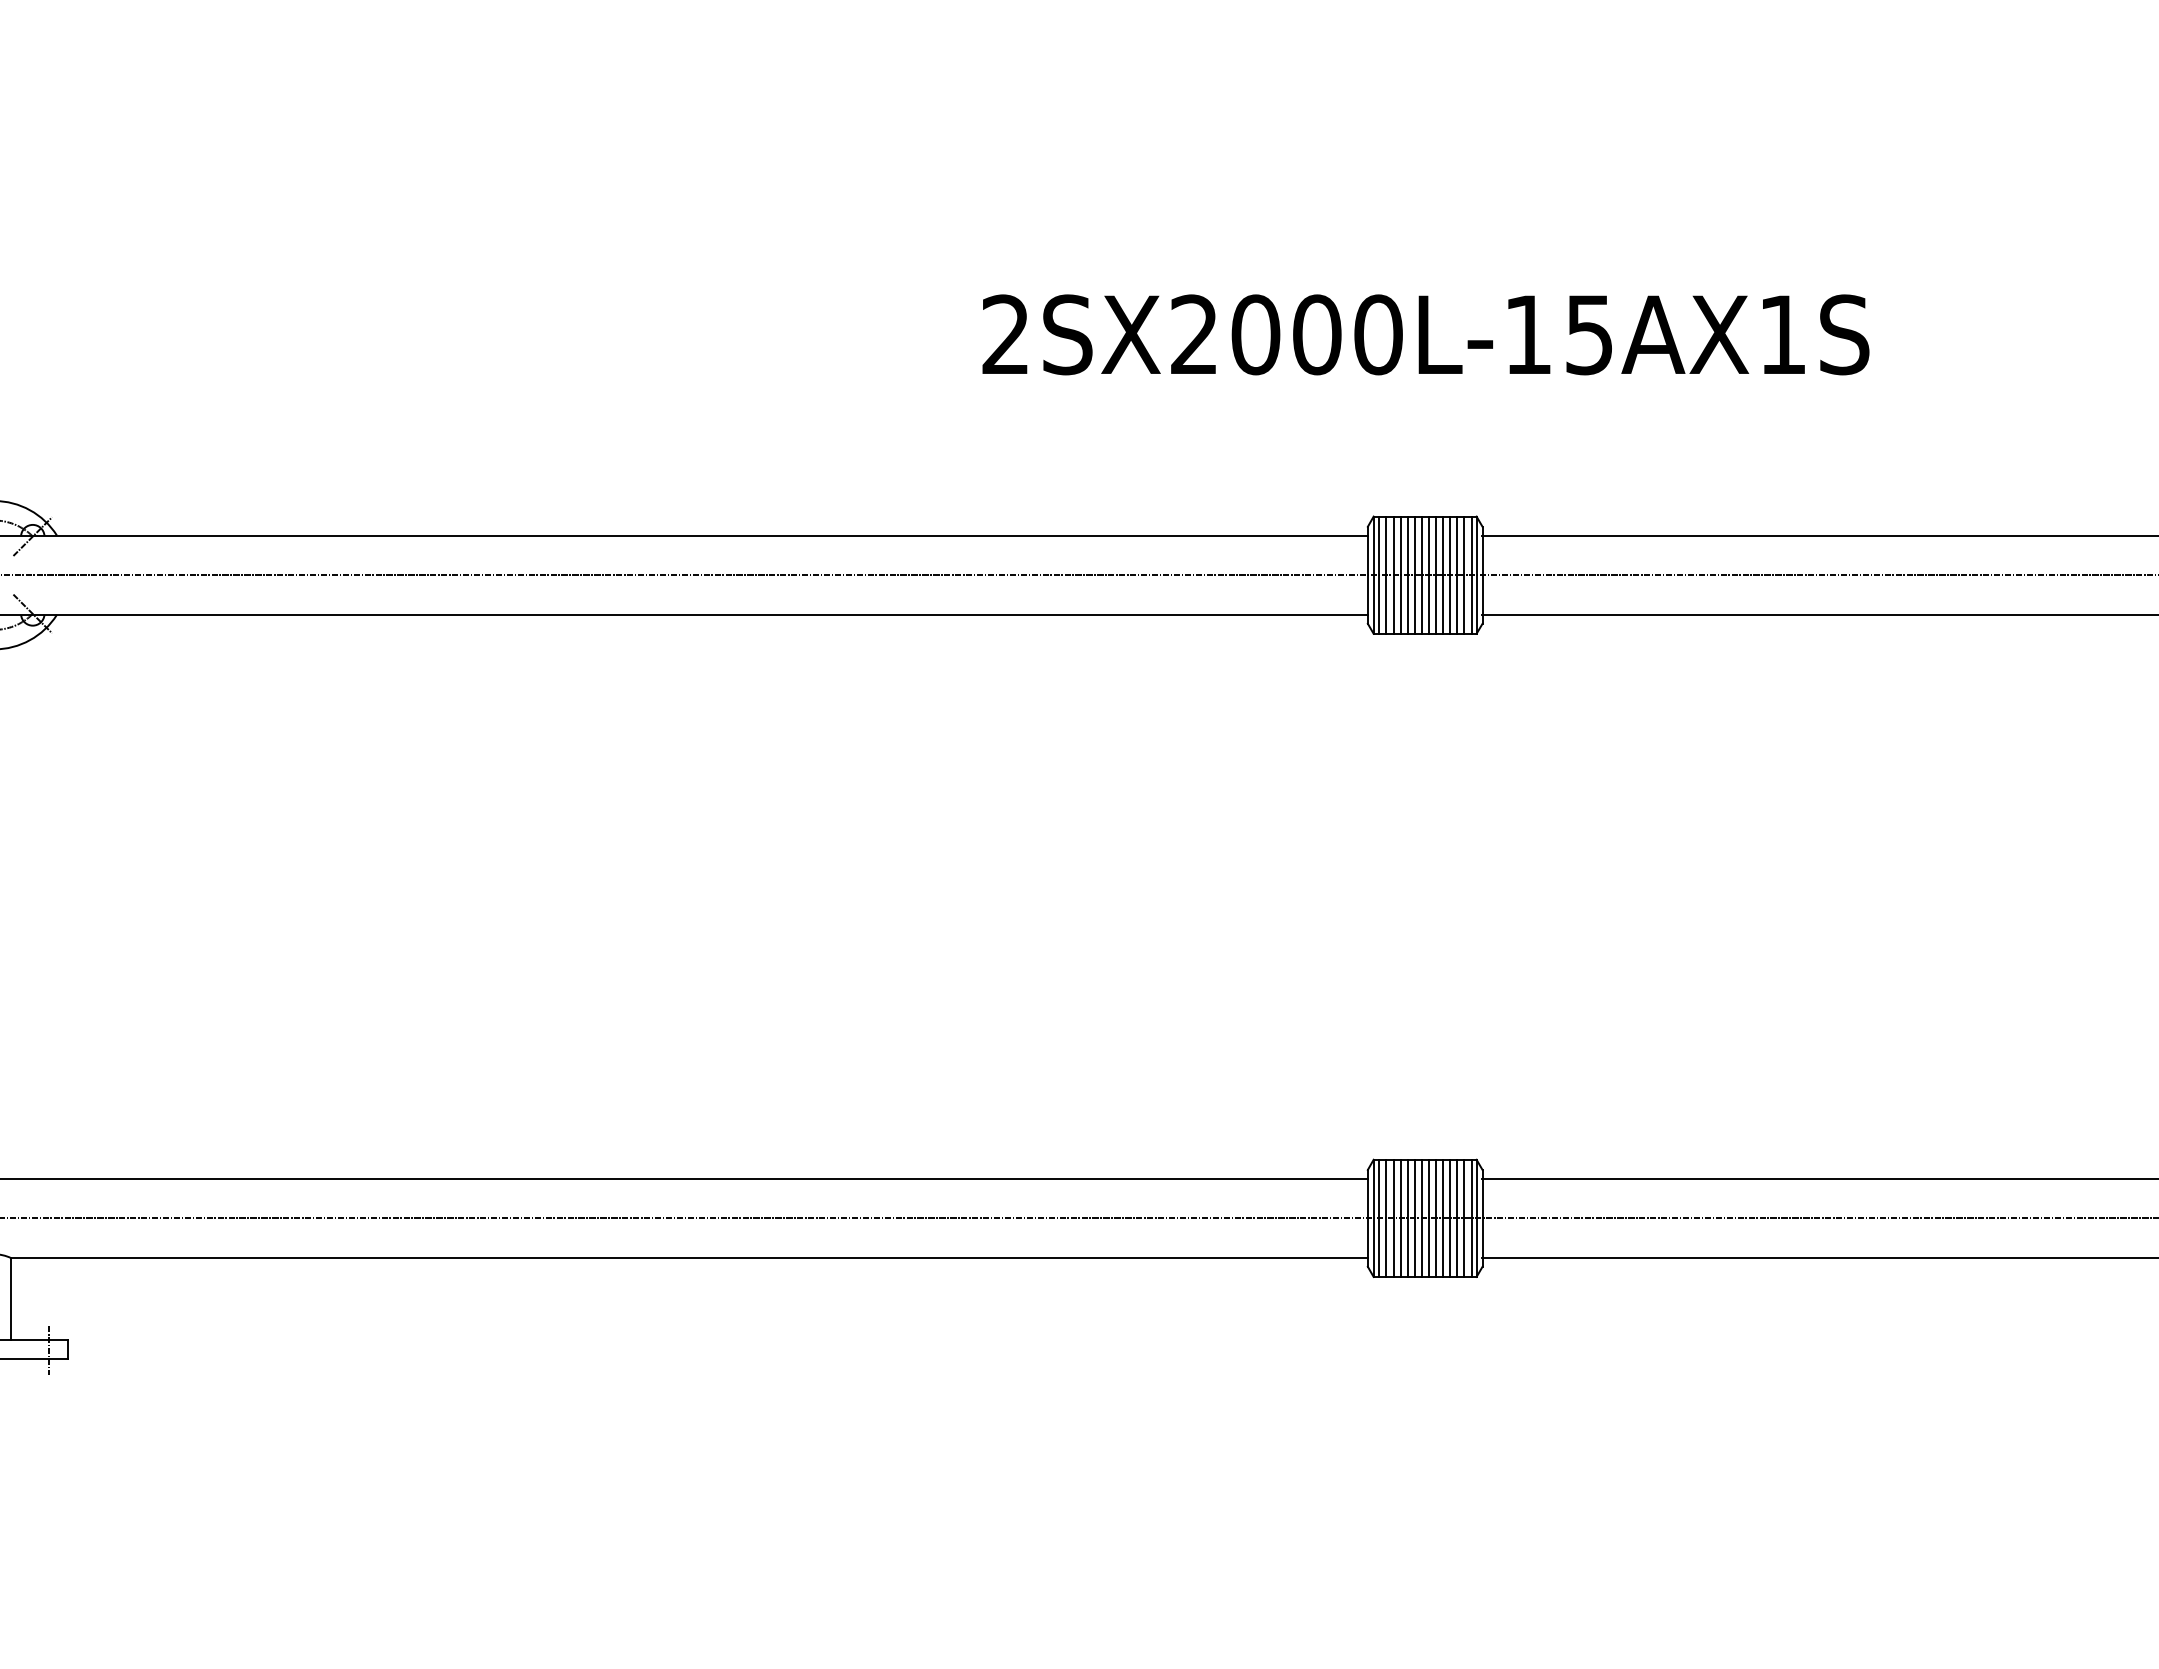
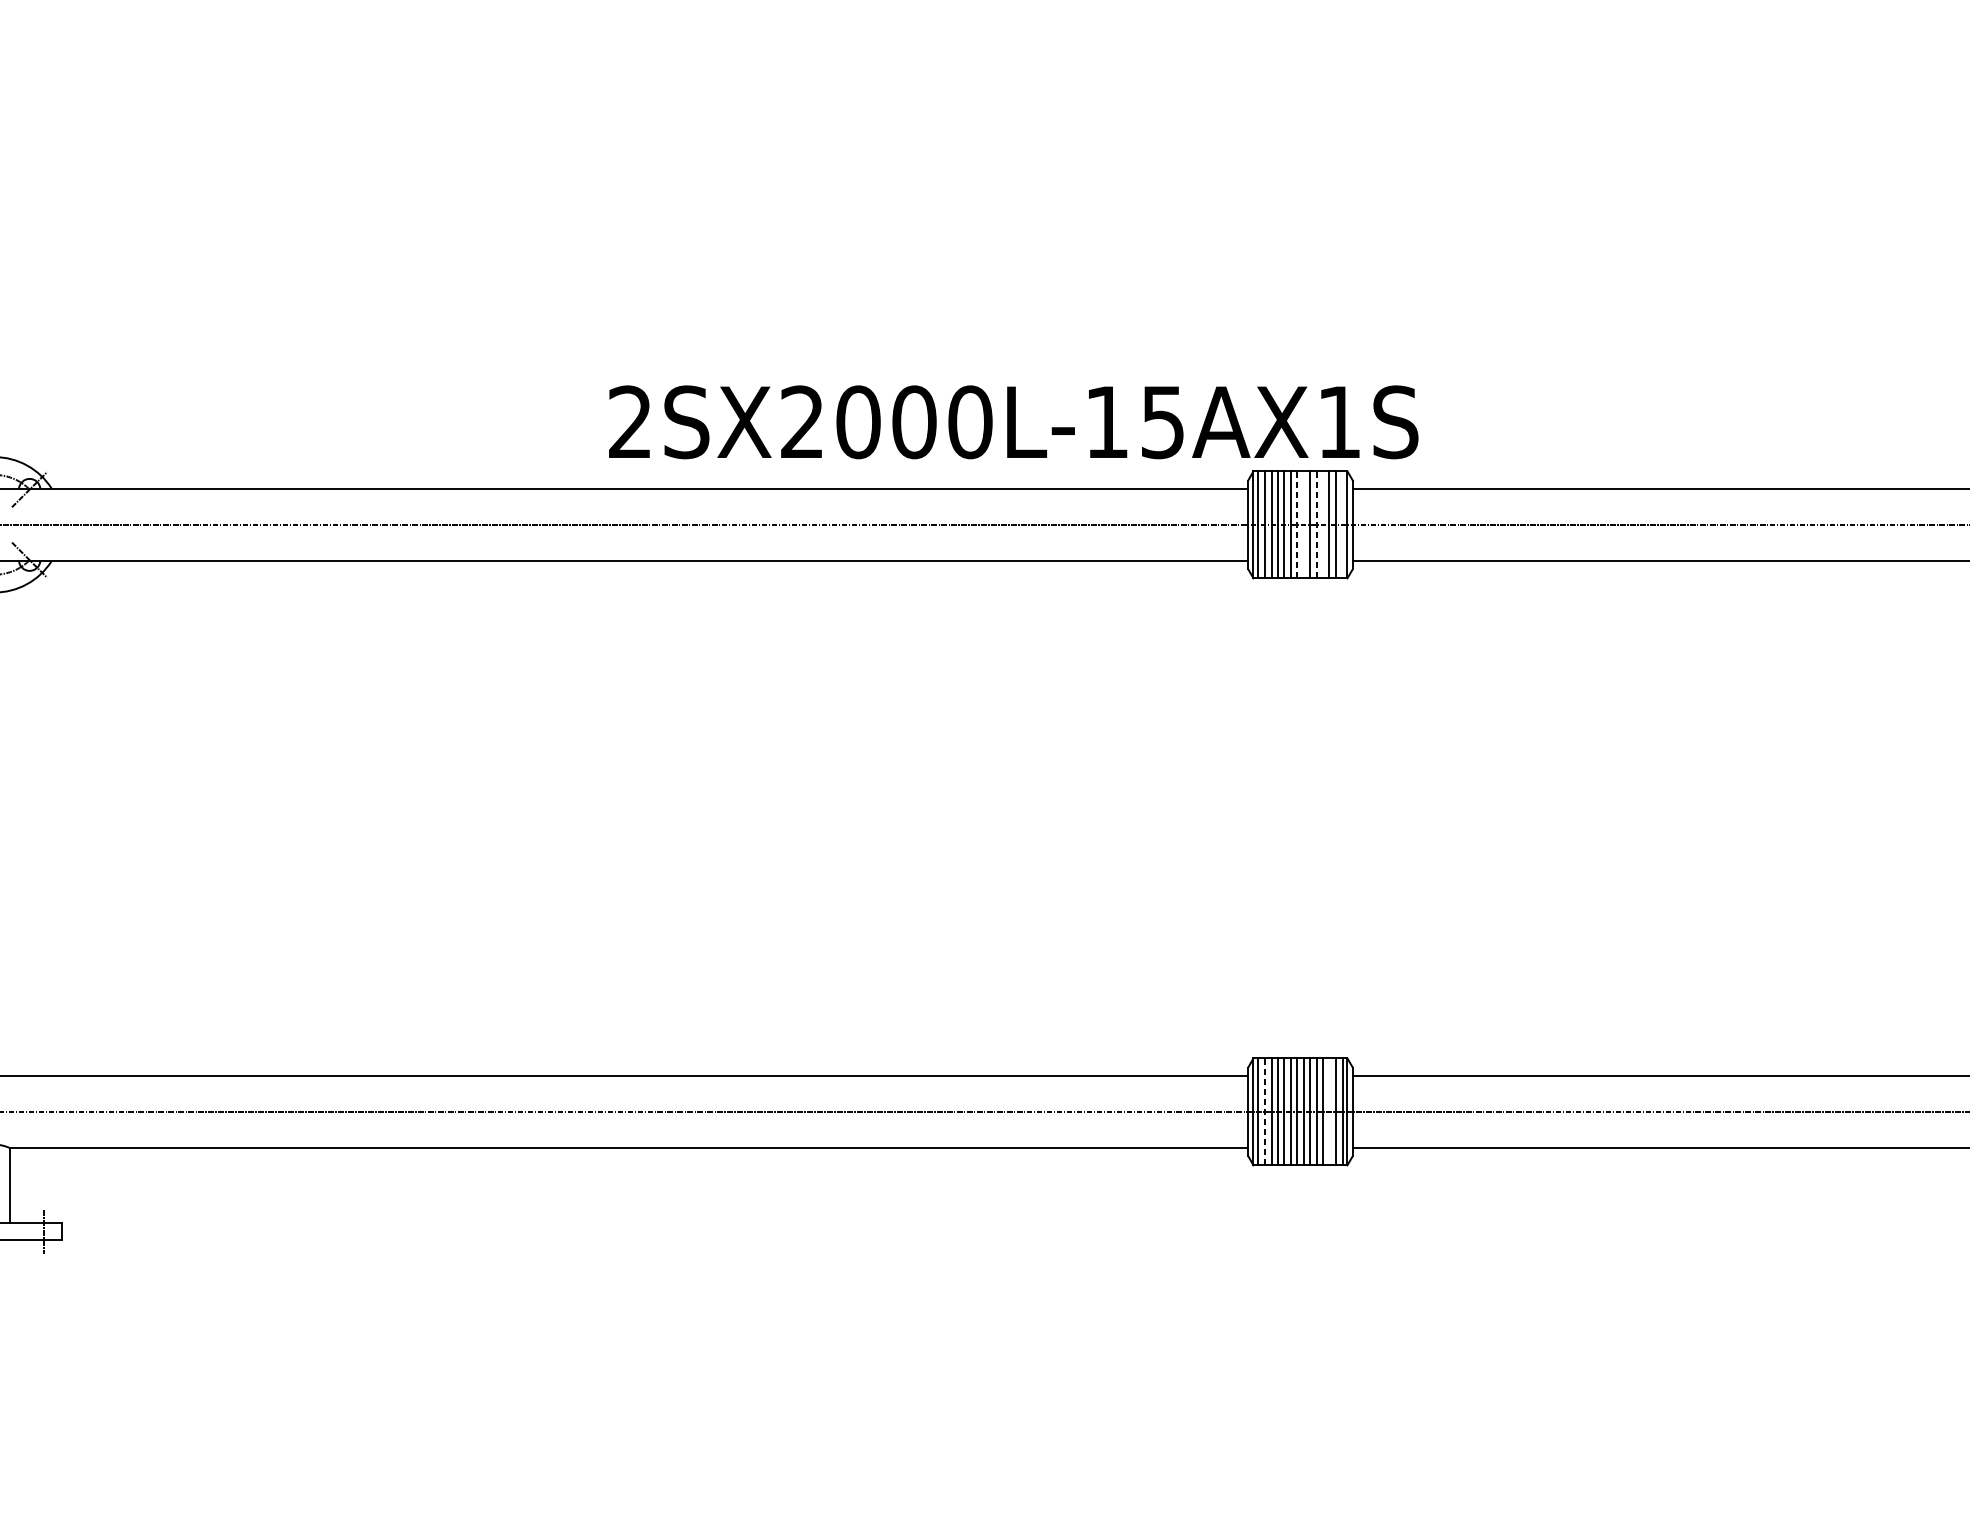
text: (1425, 334) -> (1013, 421), moved
line: (1428, 574) -> (1303, 524), removed
line: (1449, 574) -> (1322, 524), removed
line: (1471, 574) -> (1342, 524), removed
line: (1421, 575) -> (1297, 525), solid -> dashed
line: (1442, 575) -> (1316, 525), solid -> dashed
line: (1456, 1217) -> (1329, 1111), removed
line: (1386, 1218) -> (1265, 1111), solid -> dashed

